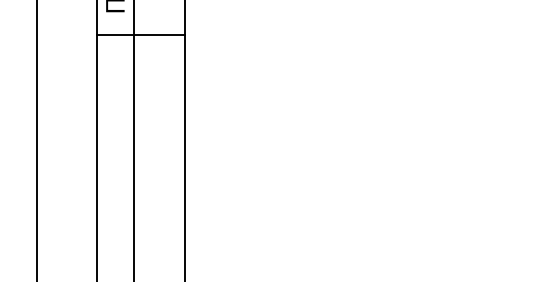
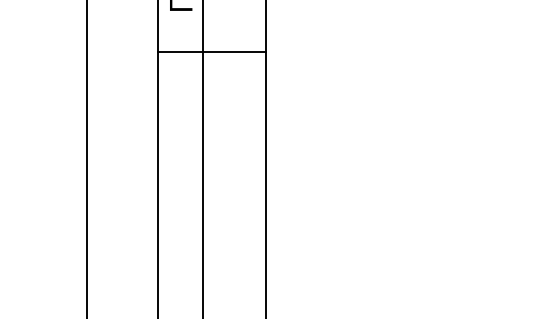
line: (140, 35) -> (211, 52), moved

